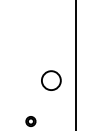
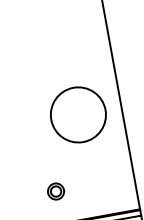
circle: (51, 80) -> (78, 114), size x1.67

